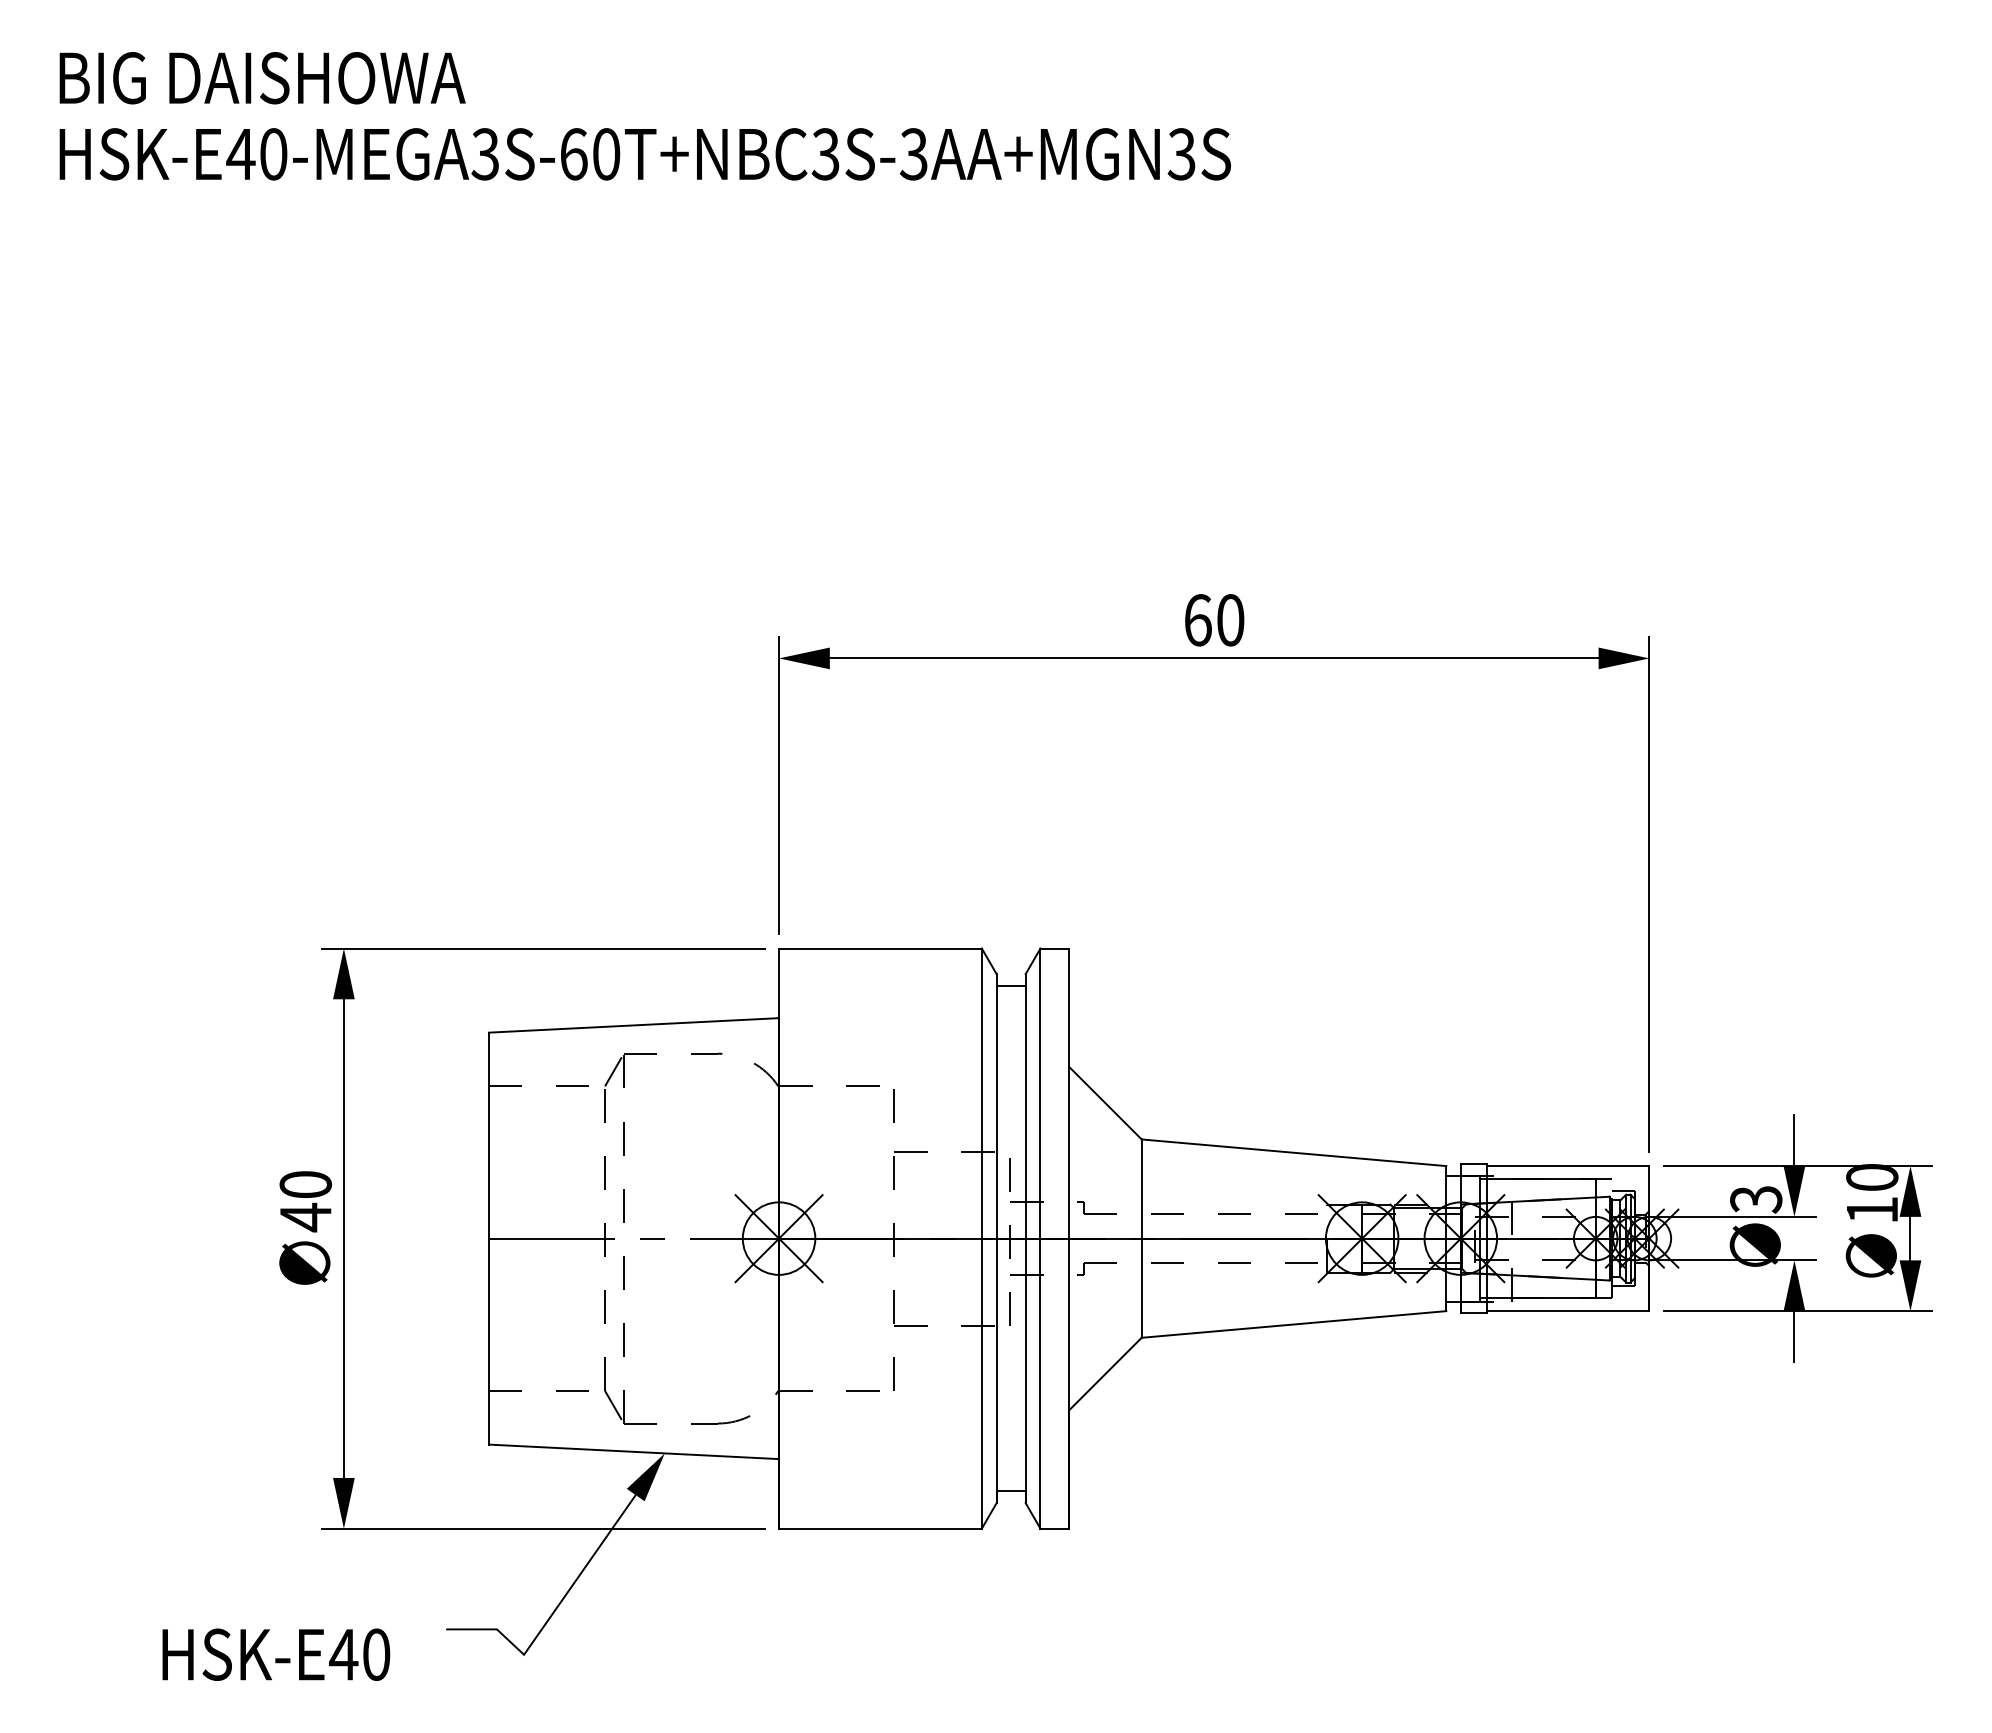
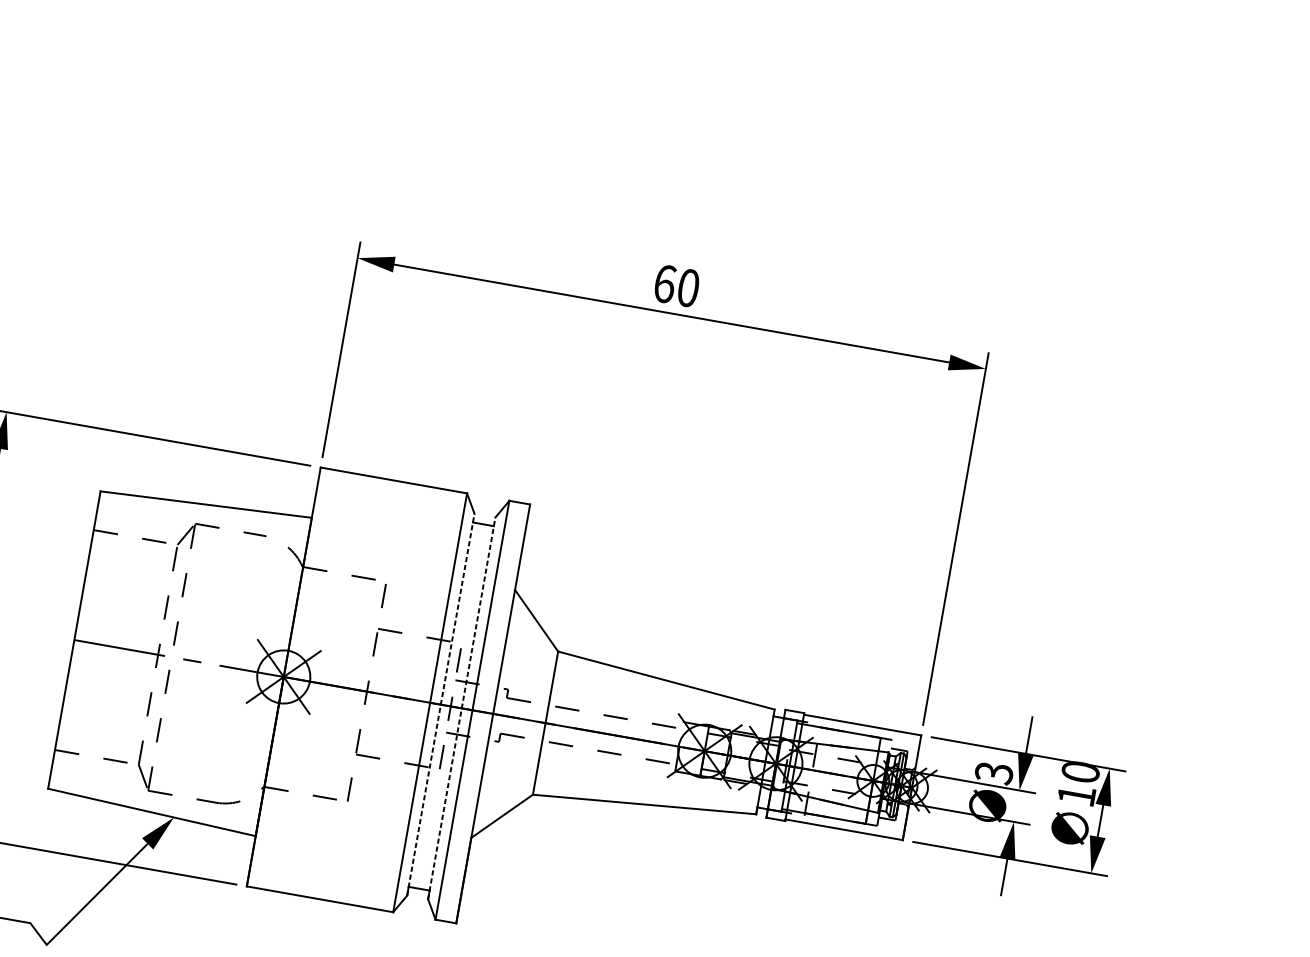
line: (996, 1238) -> (440, 704), solid -> dashed
line: (1025, 1238) -> (461, 708), solid -> dashed

